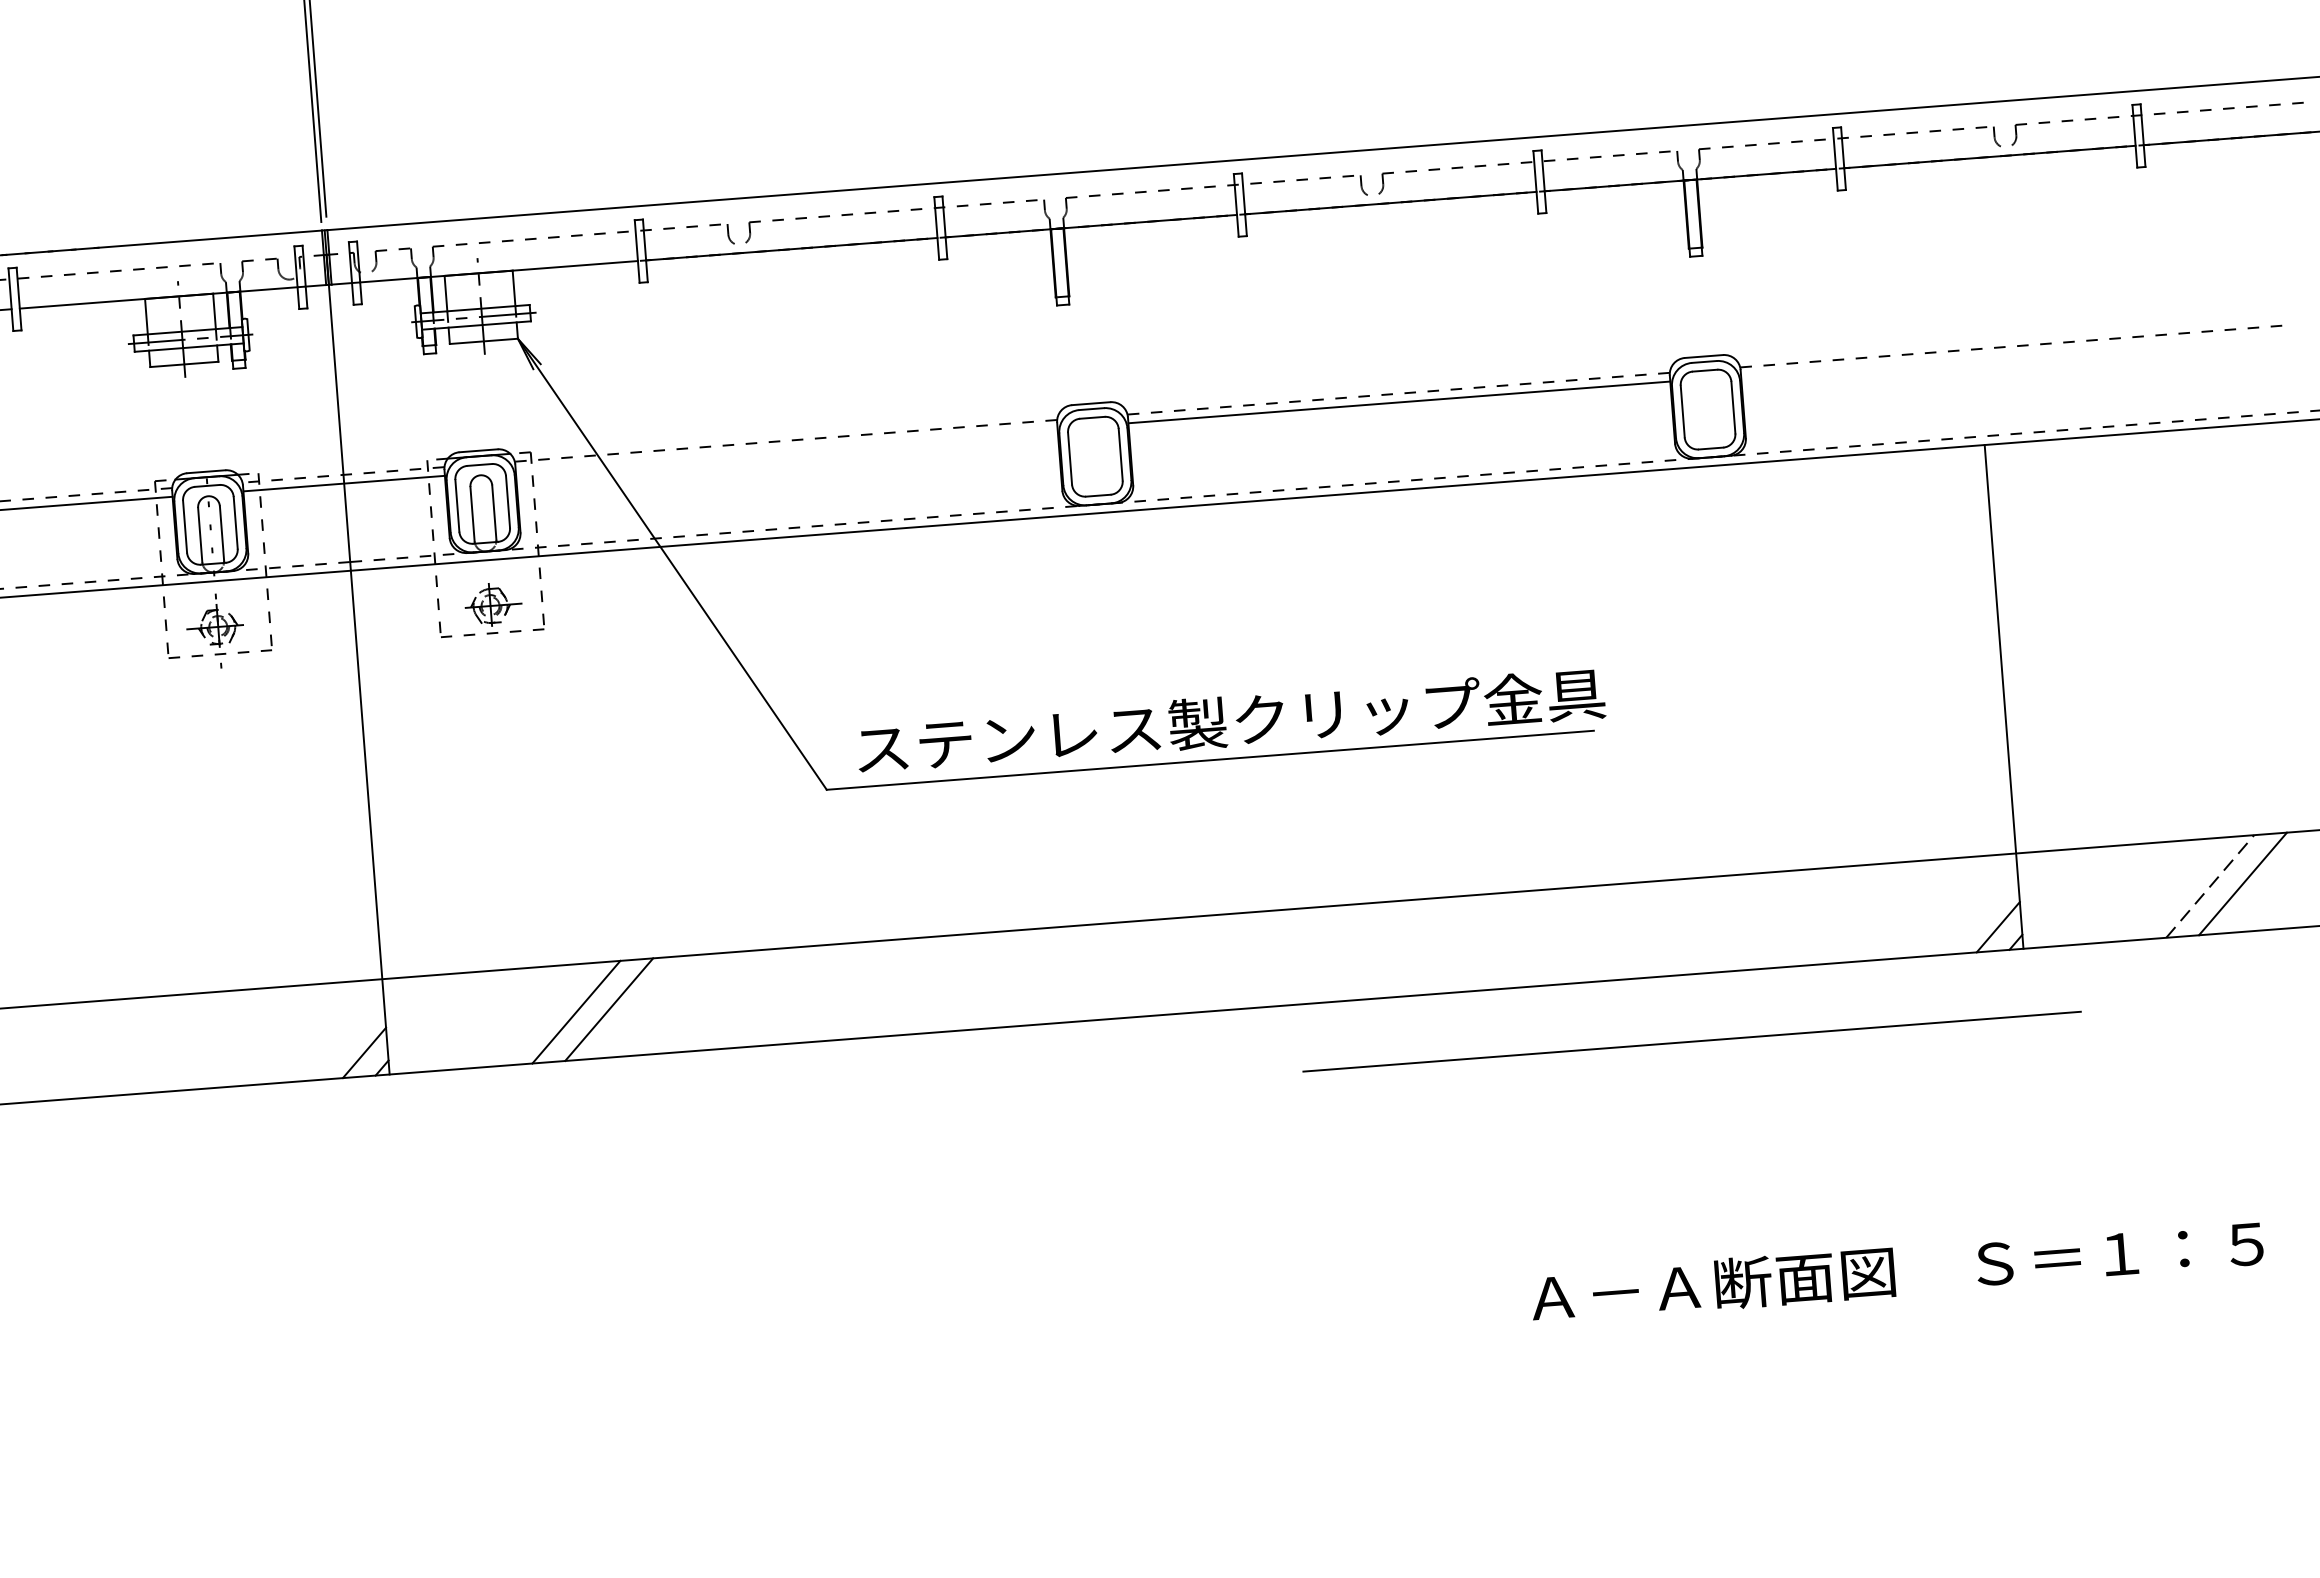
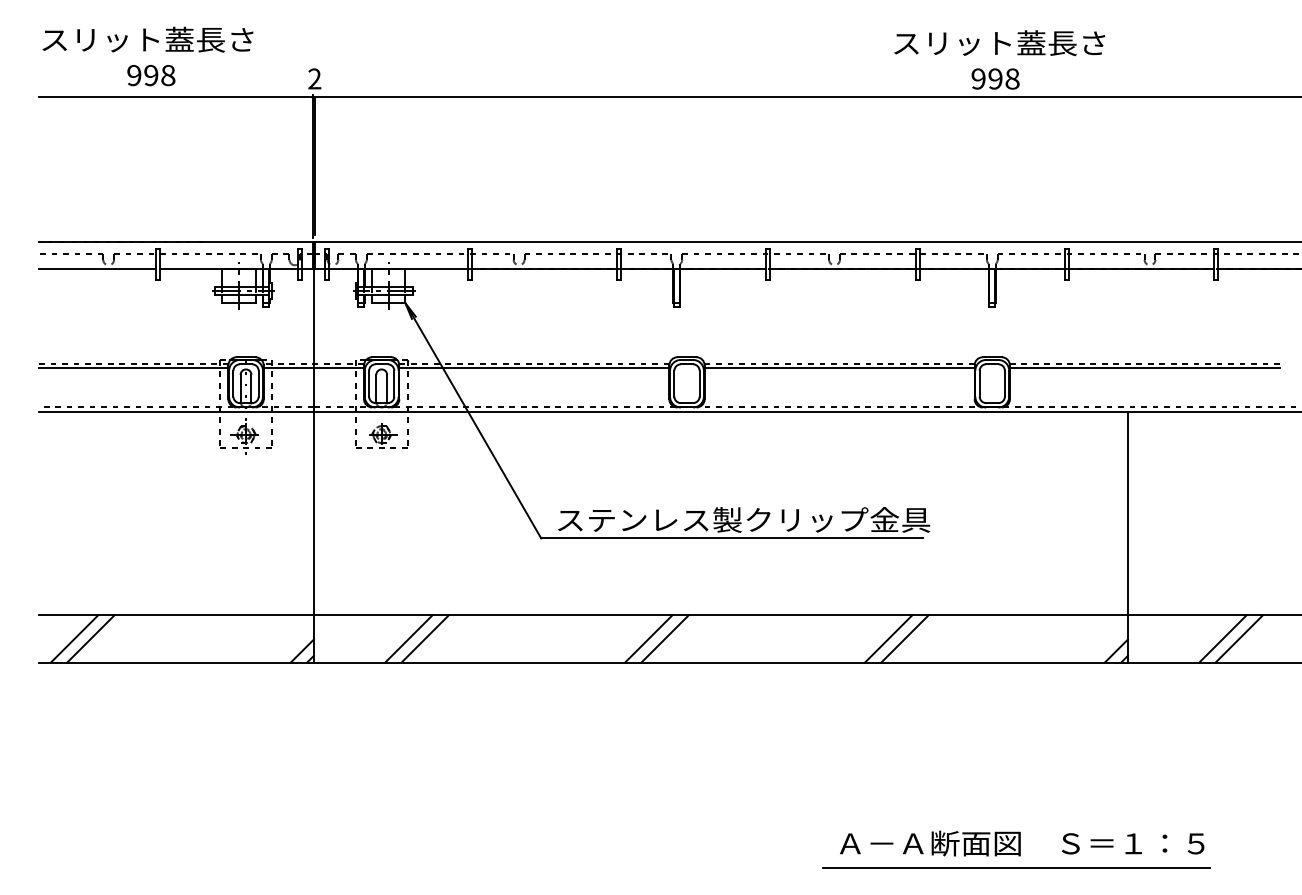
line: (2011, 355) -> (1144, 368), added
line: (786, 449) -> (534, 368), added
line: (2209, 887) -> (1222, 639), dashed -> solid
line: (1571, 934) -> (904, 638), added
line: (1539, 936) -> (888, 638), added
line: (1089, 971) -> (664, 638), added
line: (1057, 974) -> (648, 638), added
line: (1692, 1040) -> (1016, 867), moved
text: (1897, 1270) -> (1022, 843), moved

